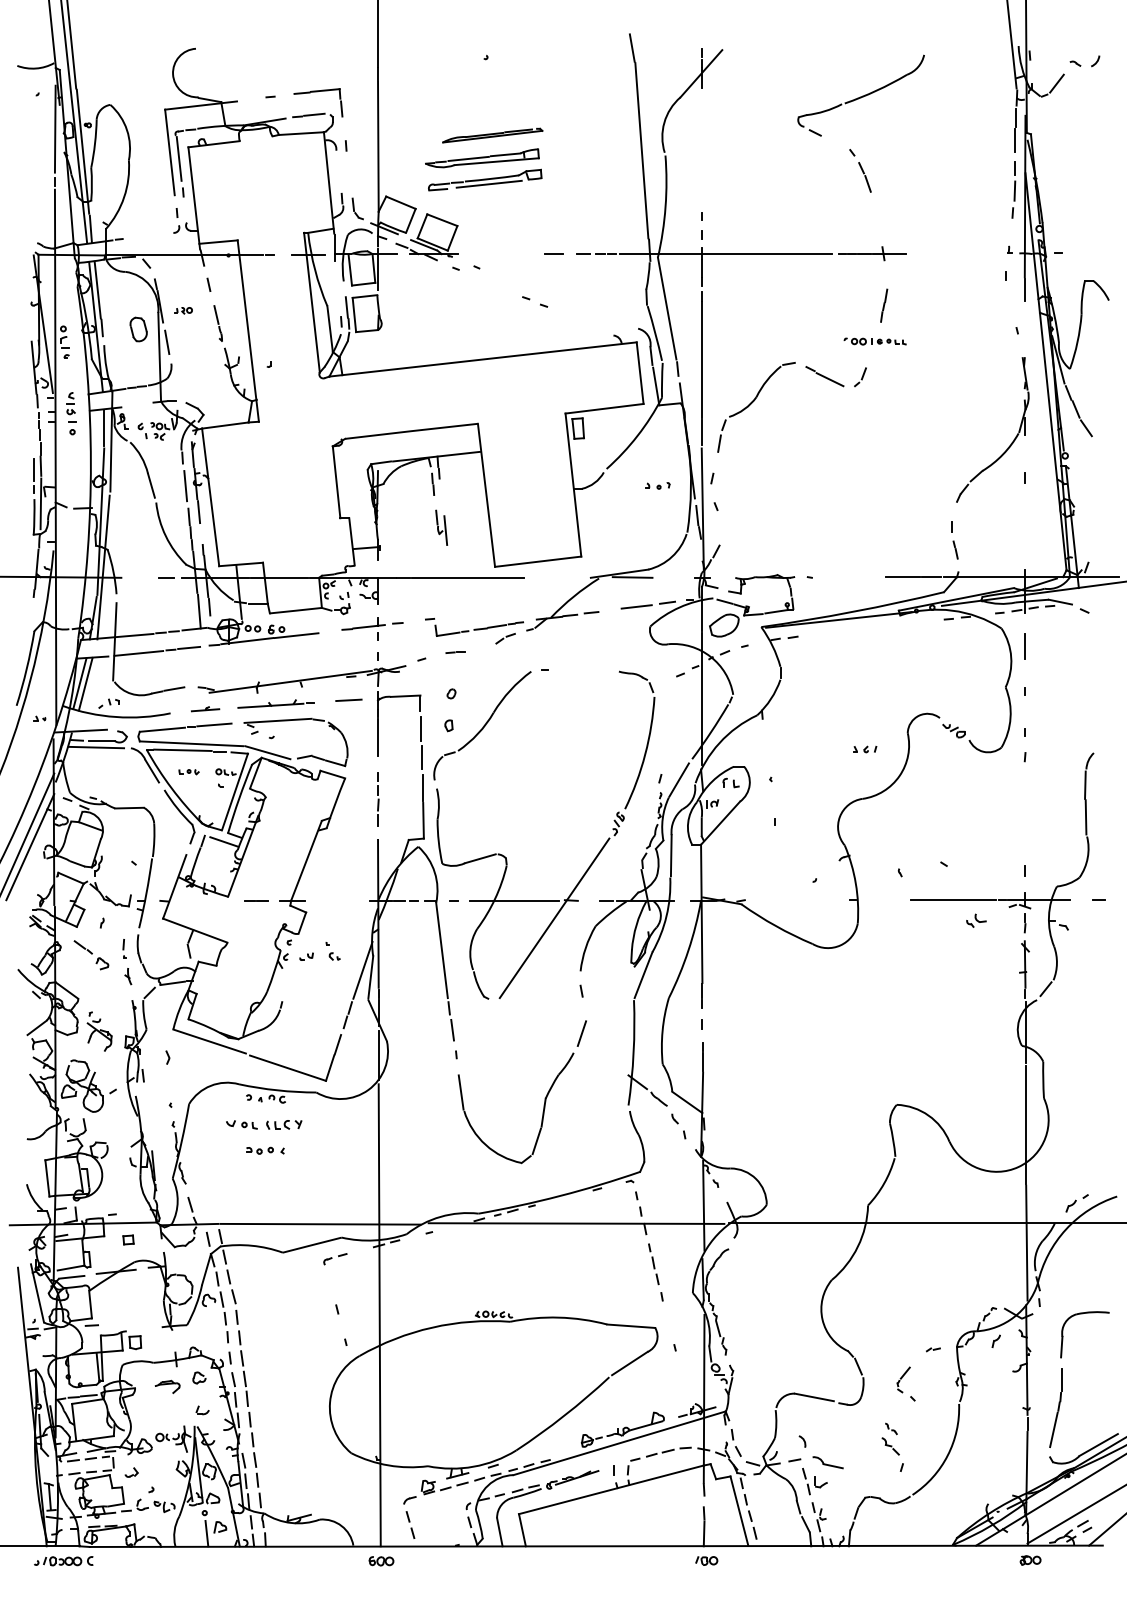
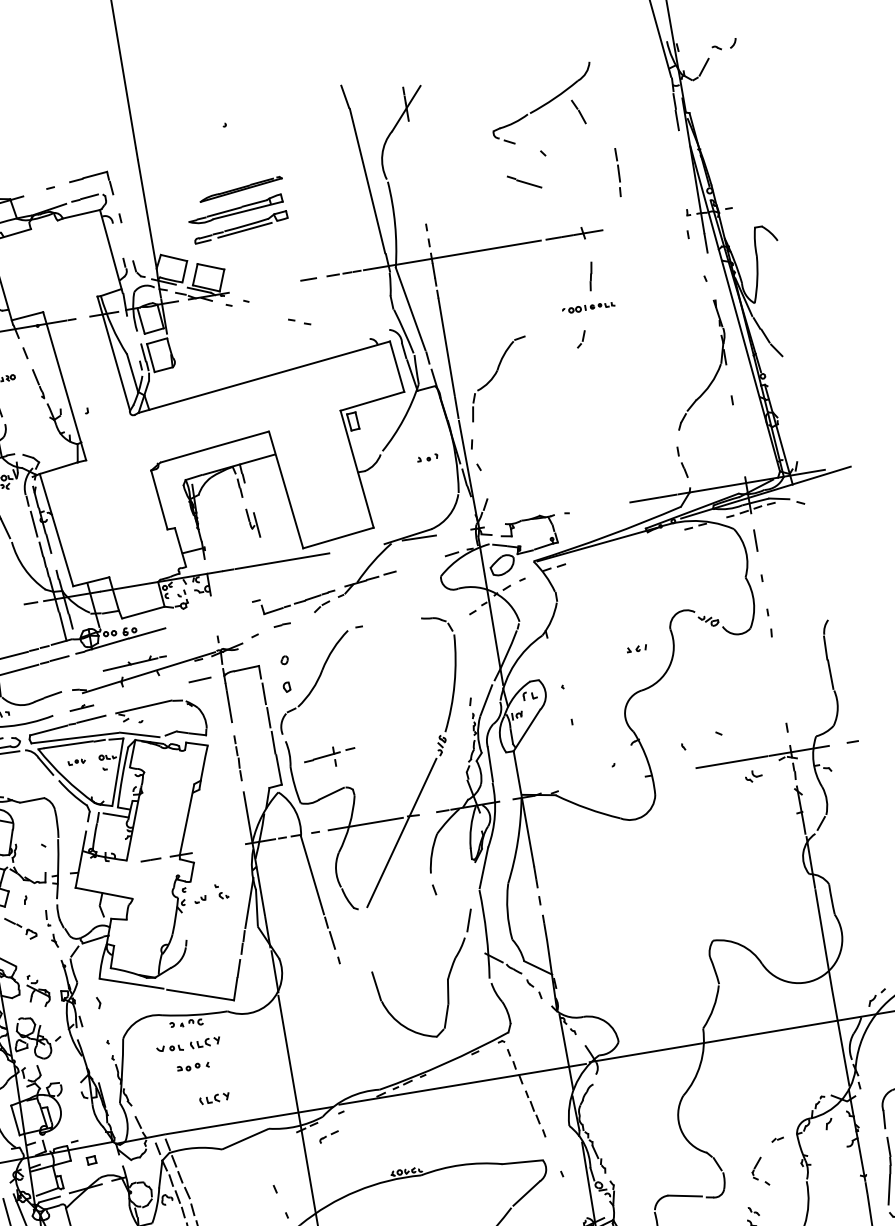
part: (864, 177) -> (578, 112), moved
part: (1013, 189) -> (617, 172), moved
line: (824, 376) -> (524, 182), moved
line: (636, 606) -> (426, 561), removed
part: (372, 628) -> (329, 756), moved
part: (275, 703) -> (134, 662), moved
part: (544, 1098) -> (446, 979), moved
part: (284, 1191) -> (214, 1098), added
part: (335, 1259) -> (329, 1137), moved

